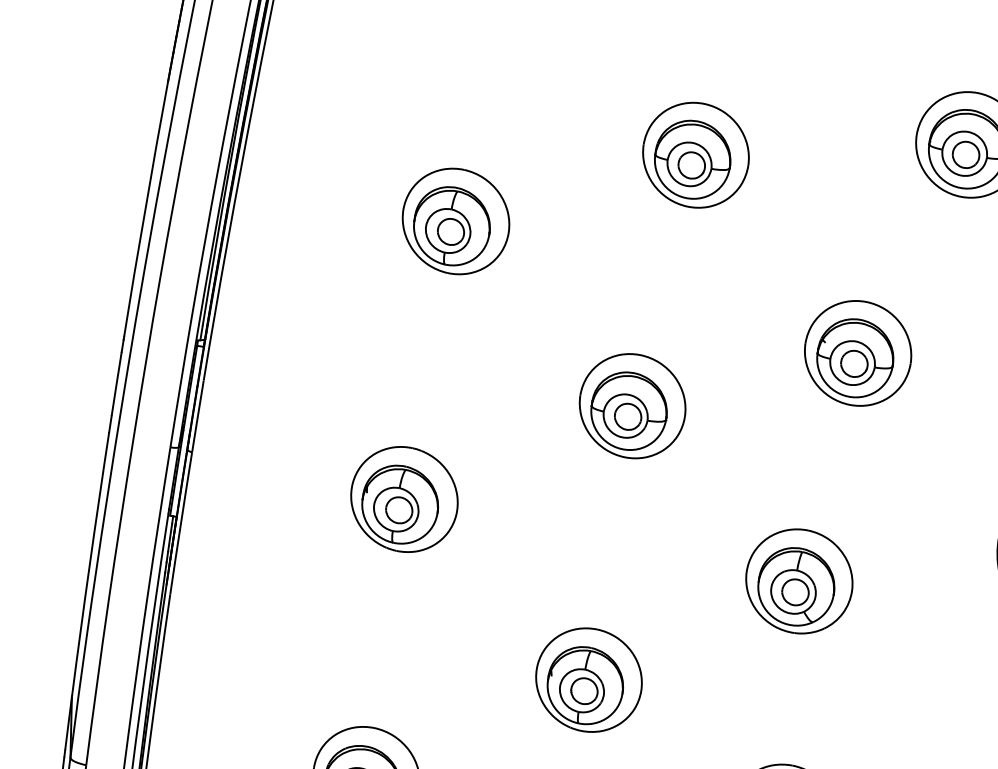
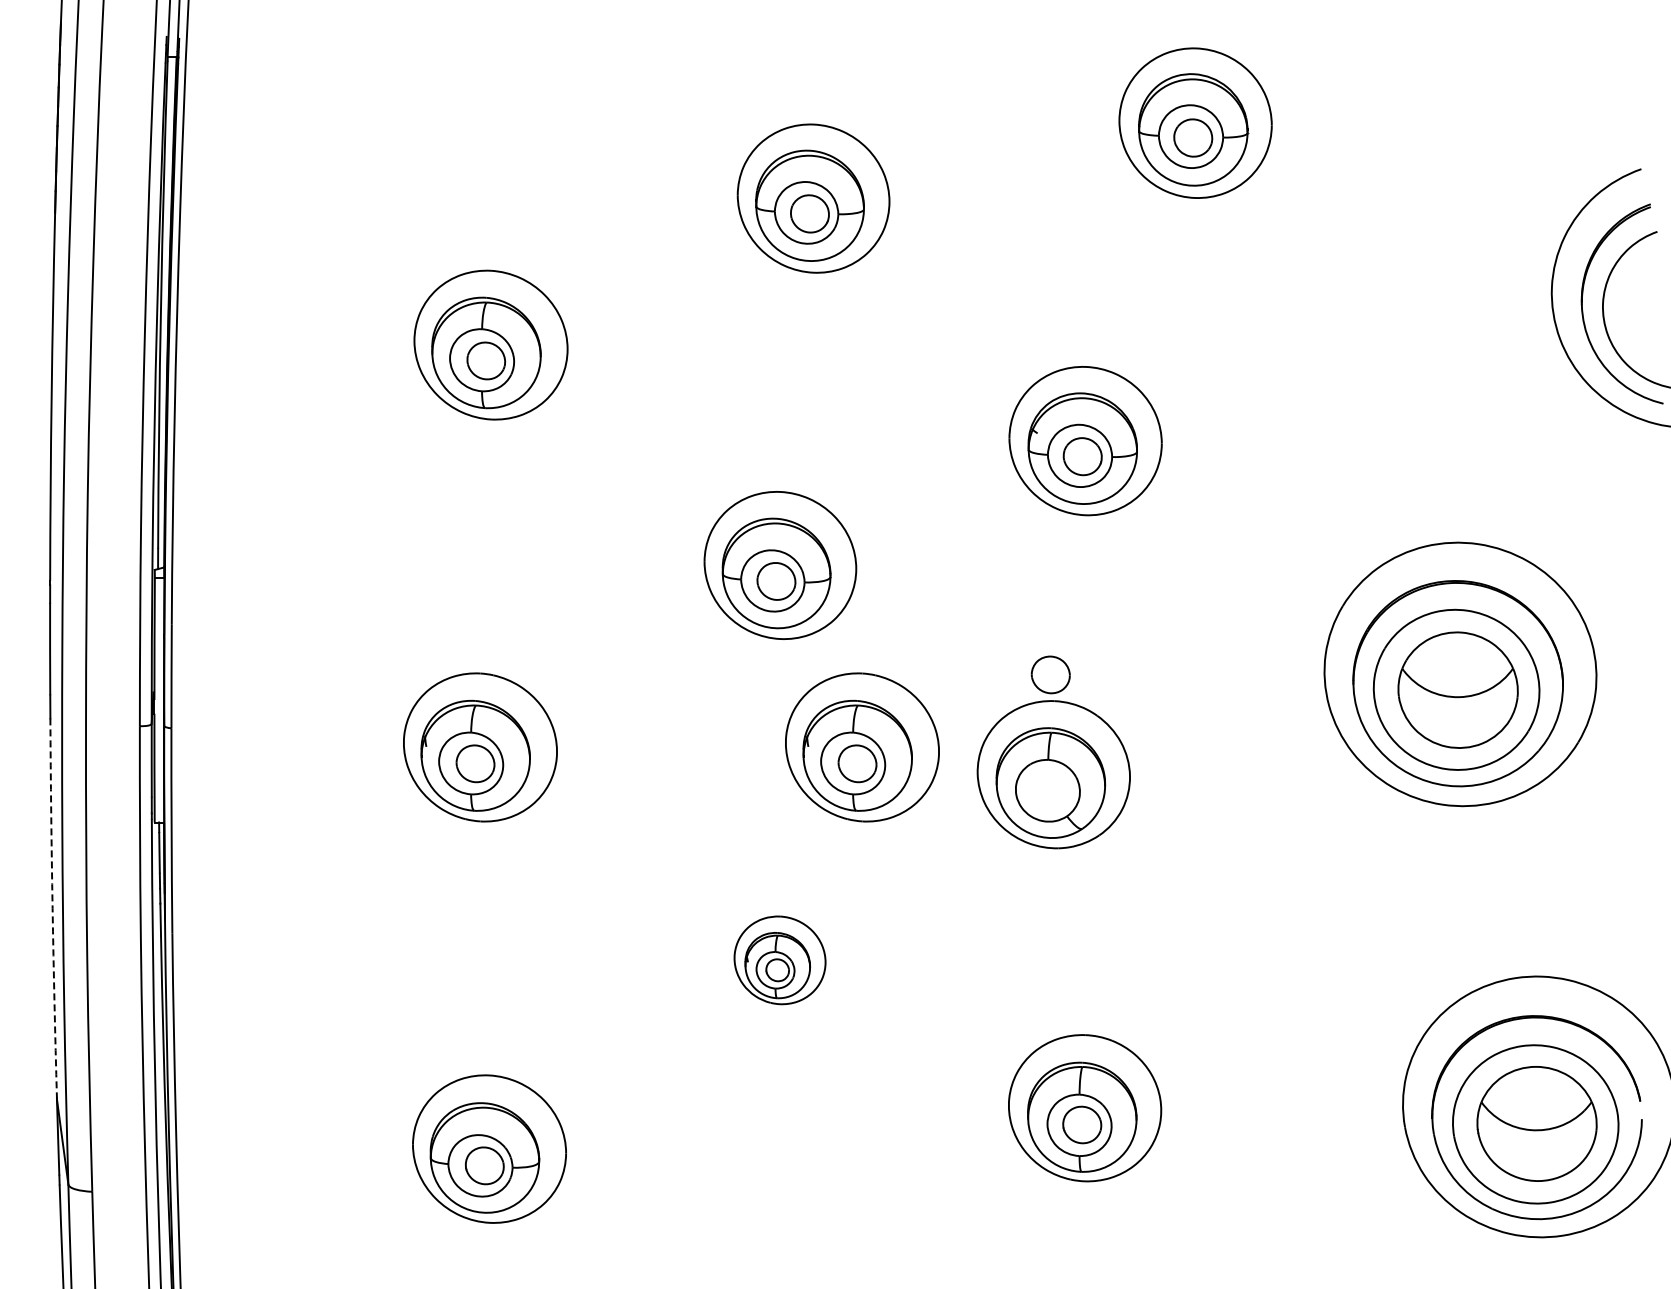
part: (669, 541) -> (862, 747), added
arc: (89, 564) -> (52, 908), solid -> dashed
part: (795, 592) -> (1050, 674), moved
part: (588, 680) -> (779, 960), size x0.6

